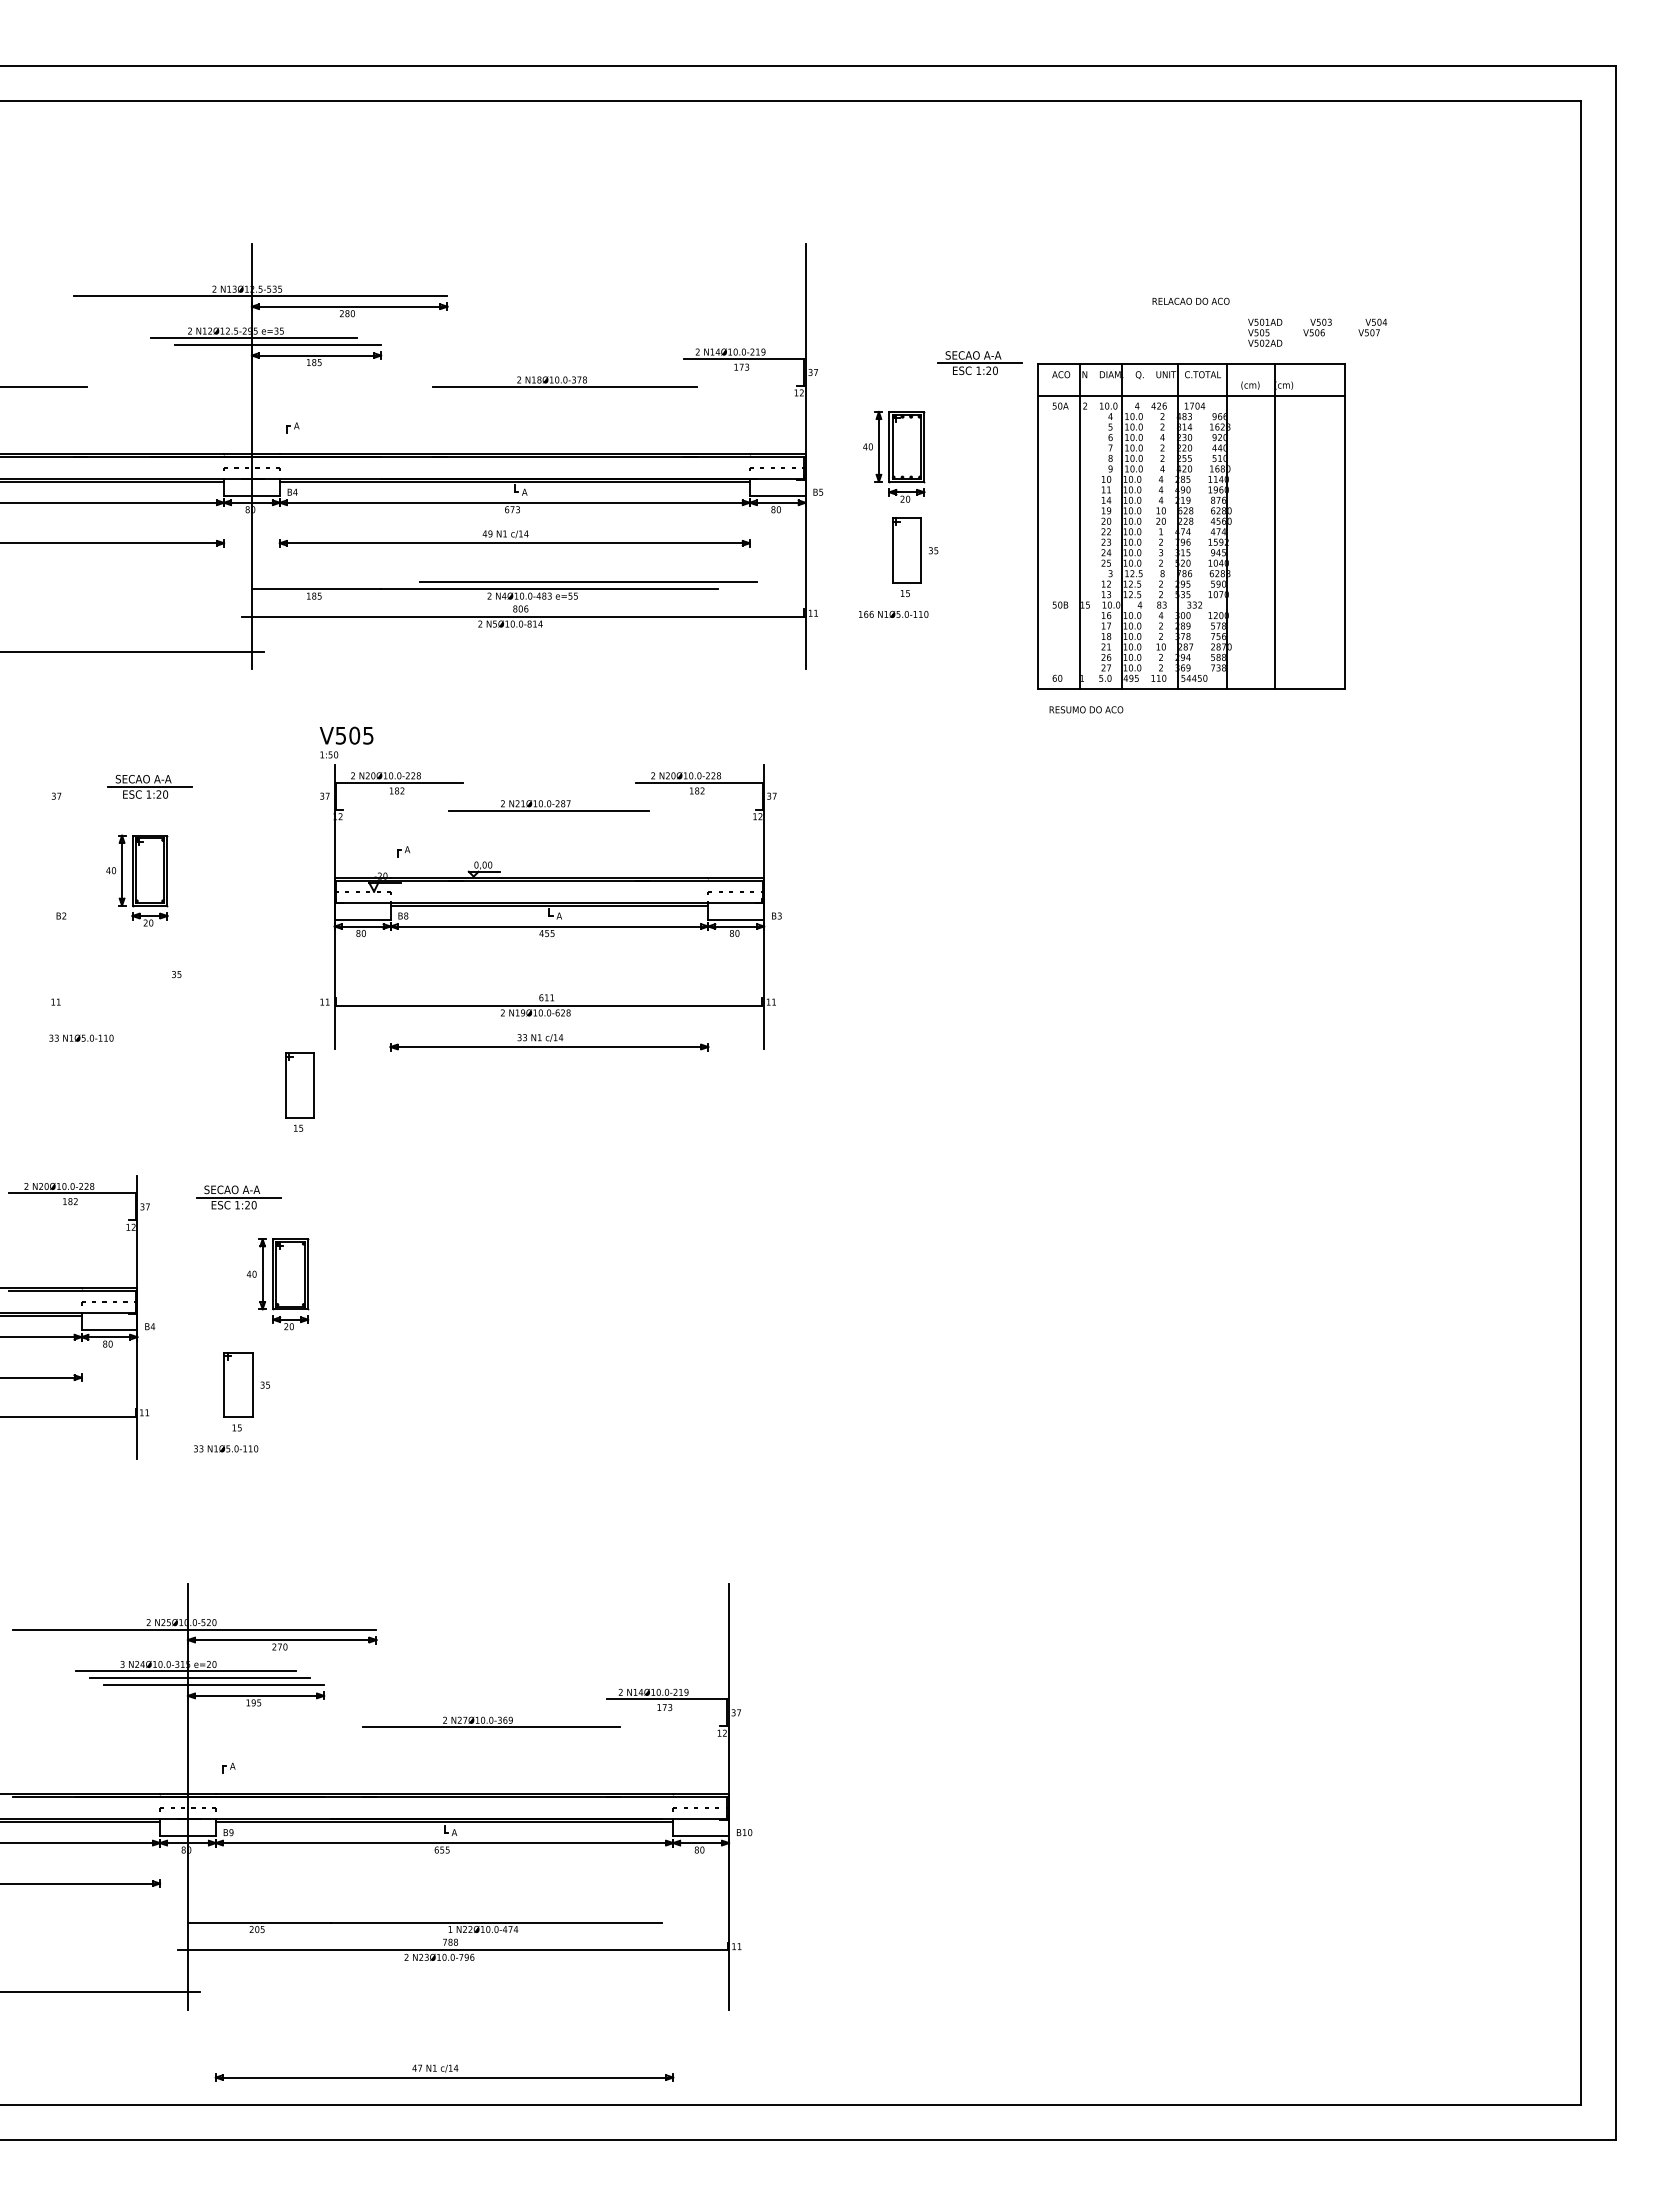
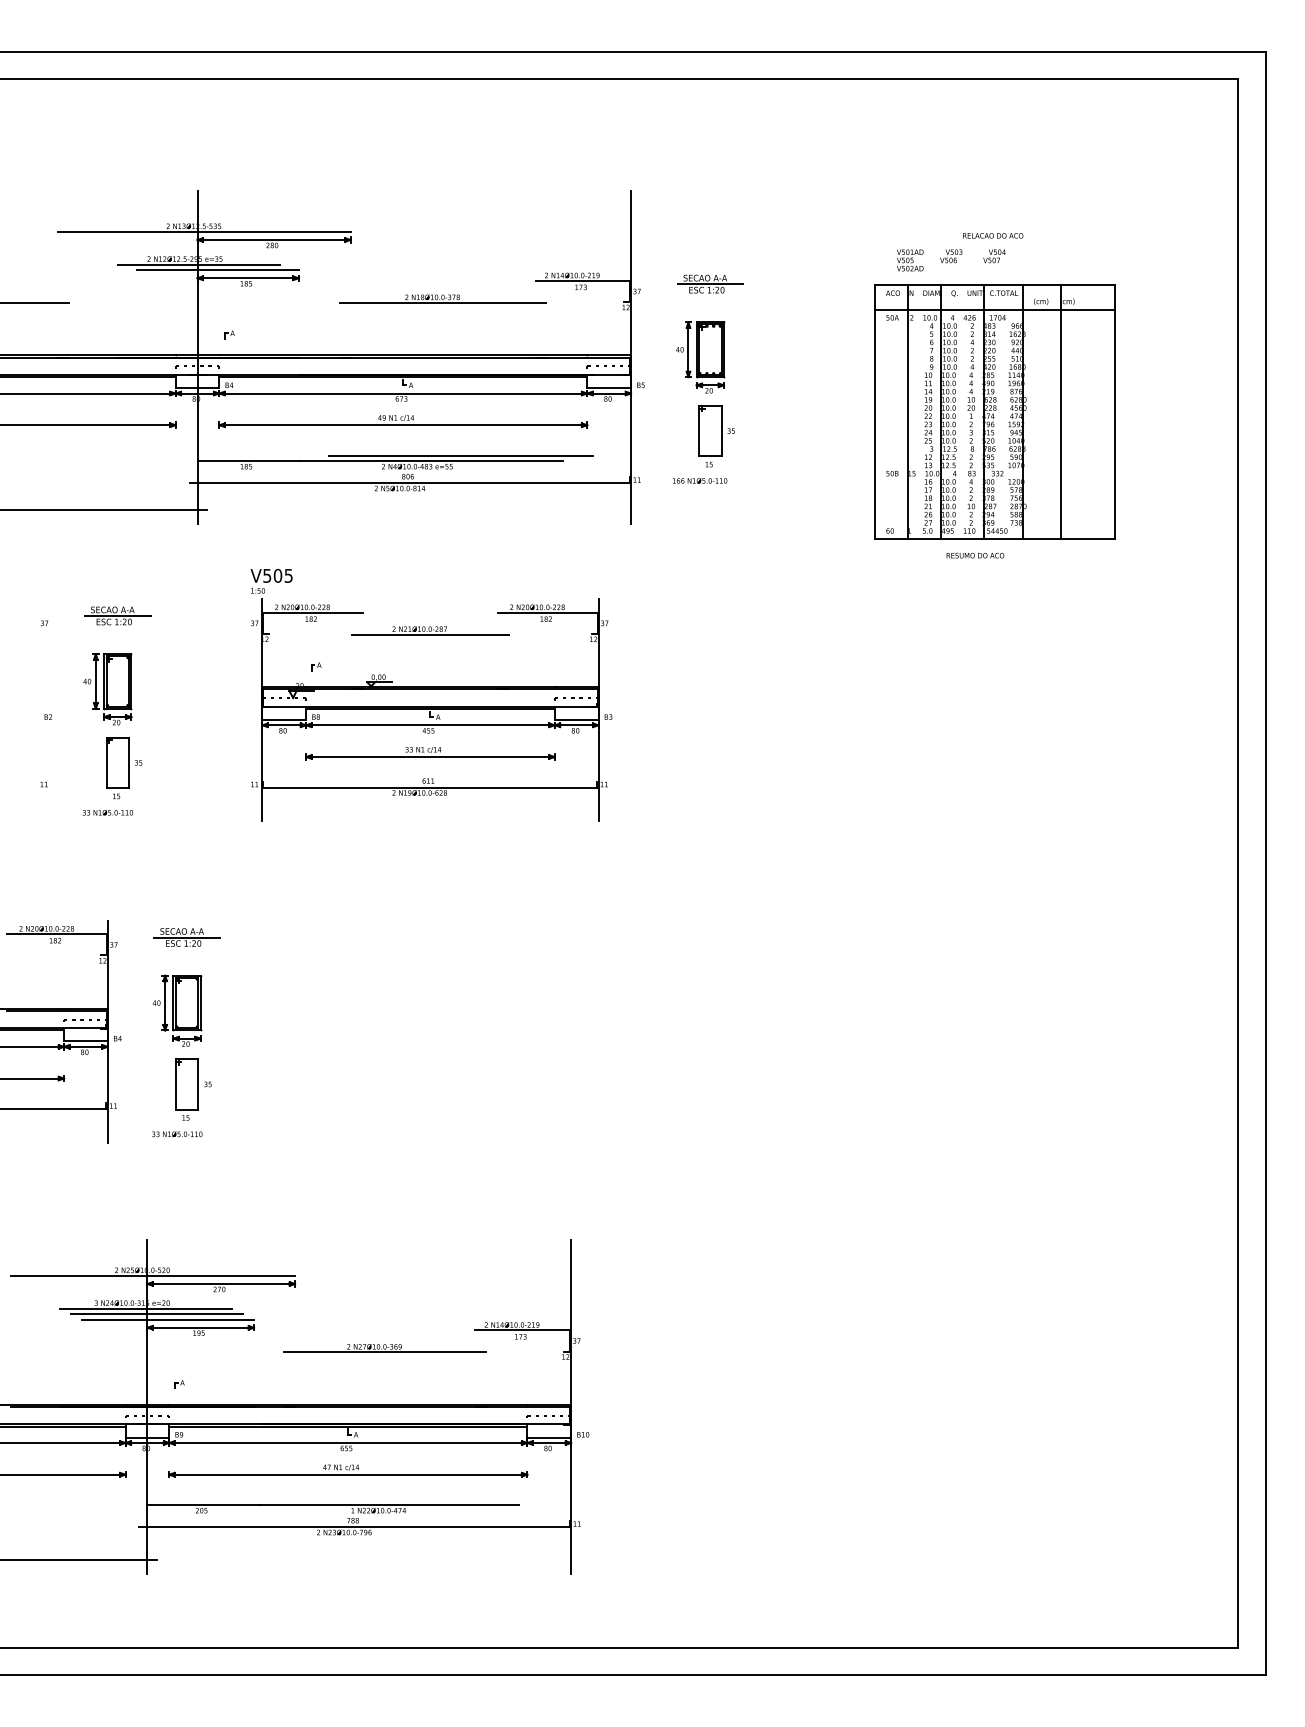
text: (1190, 300) -> (992, 235), moved
text: (1317, 332) -> (951, 260), moved
part: (979, 363) -> (710, 284), moved
part: (1191, 526) -> (995, 412), moved
text: (1086, 709) -> (975, 555), moved
text: (81, 1037) -> (107, 812), moved
part: (549, 1042) -> (430, 753), moved
part: (299, 1091) -> (117, 767), moved
part: (277, 1284) -> (176, 1011), moved
part: (444, 2072) -> (348, 1470), moved

